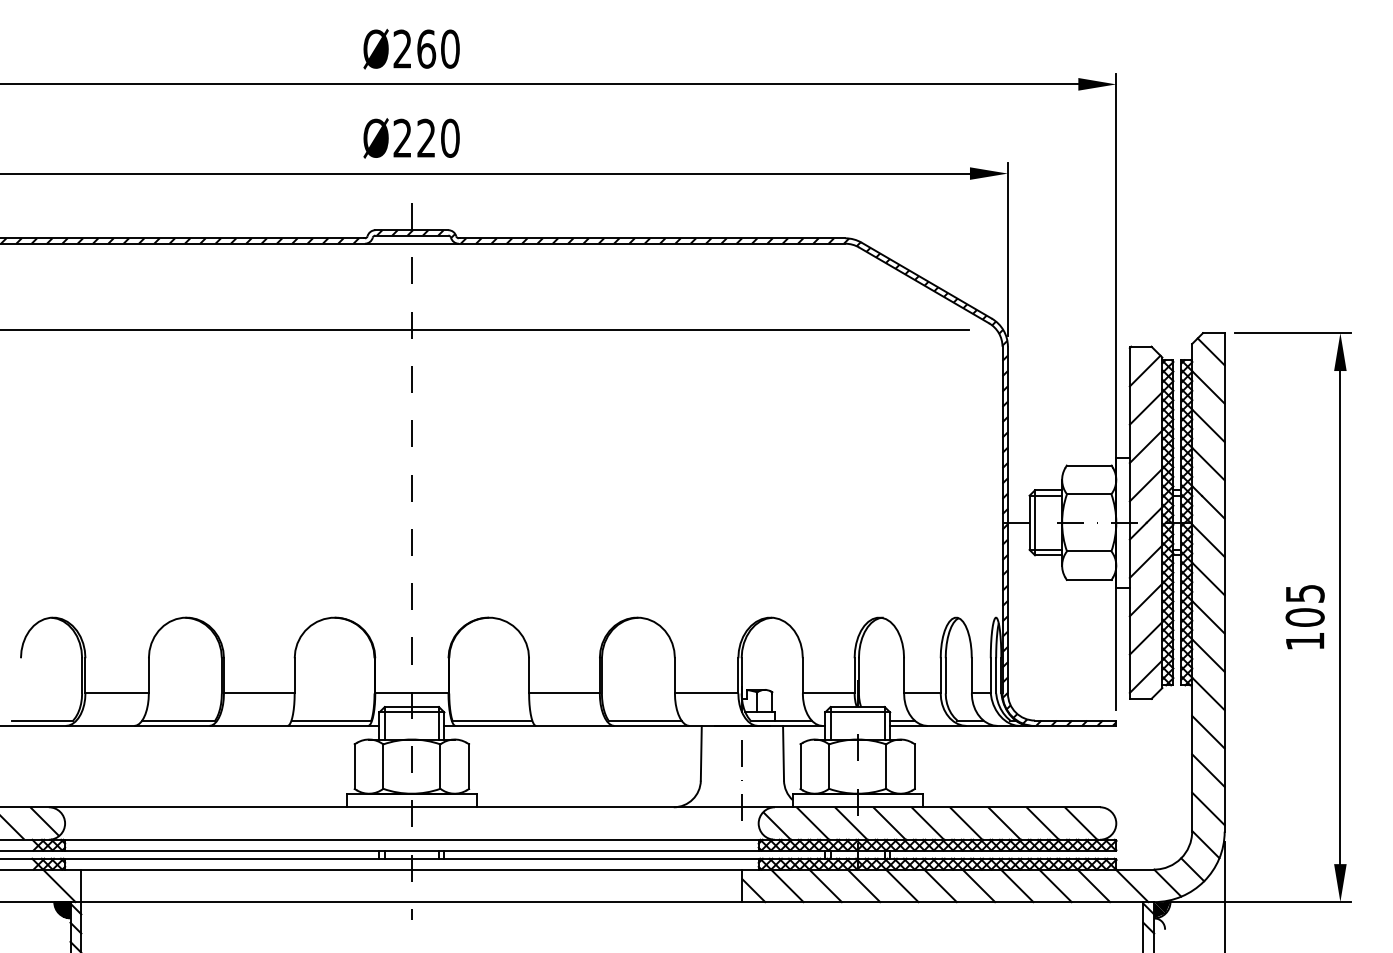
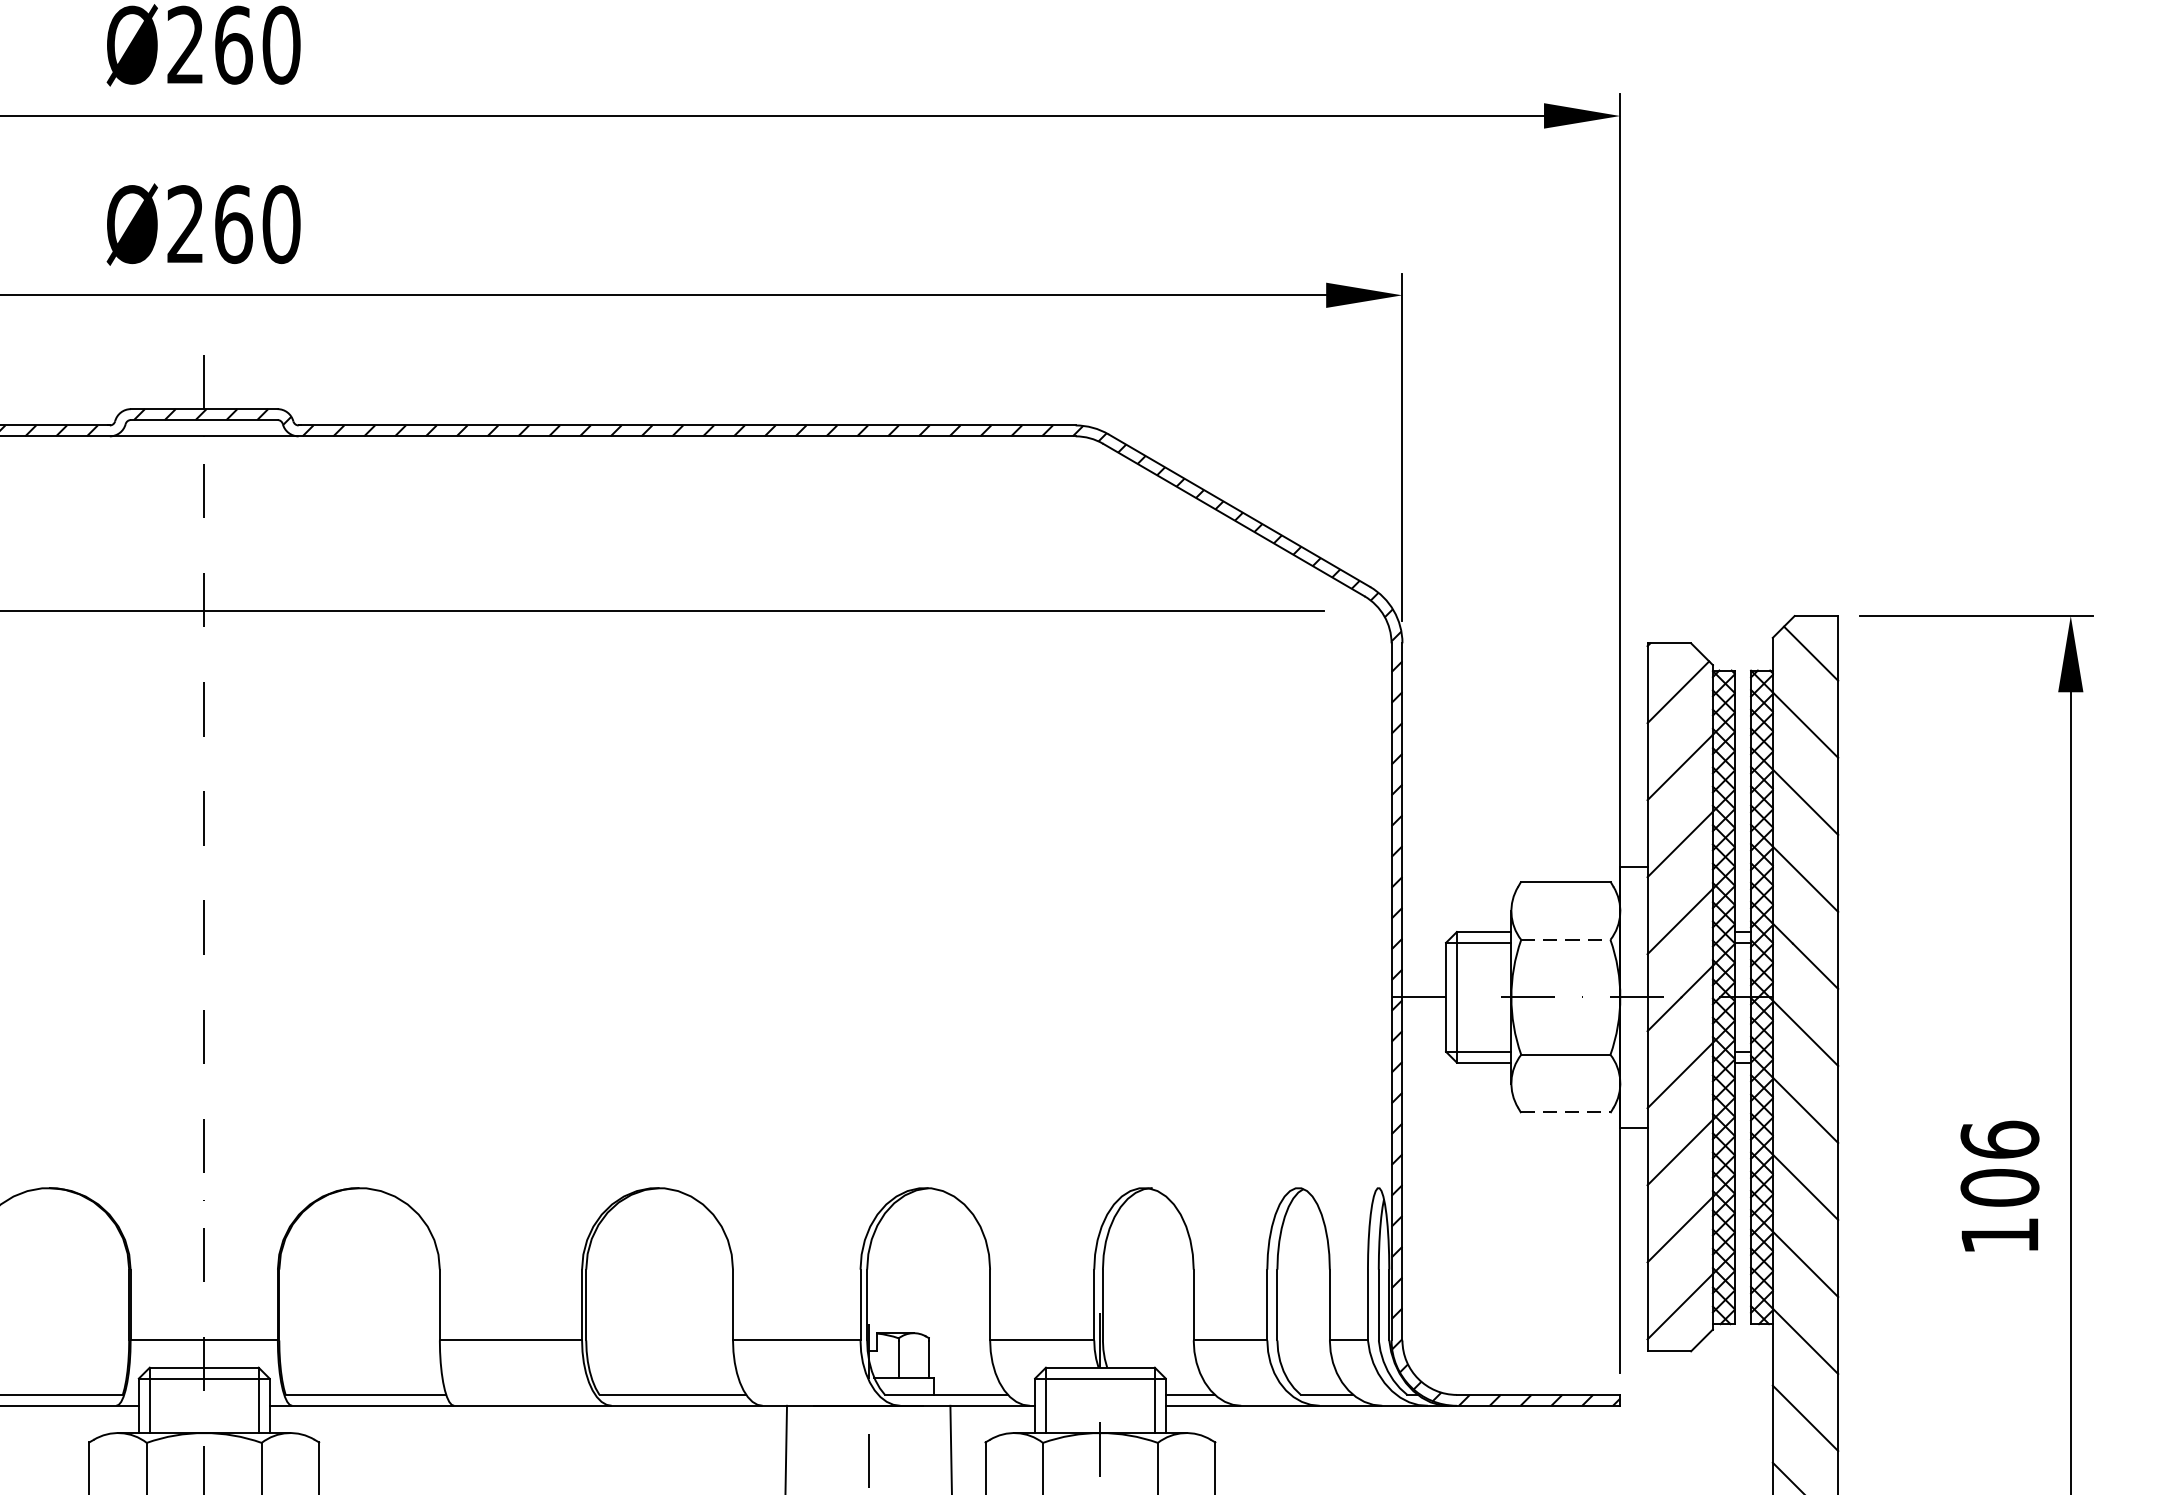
text: (426, 137) -> (233, 222), Ø220 -> Ø260
line: (1089, 494) -> (1566, 940), solid -> dashed
line: (1089, 579) -> (1566, 1111), solid -> dashed
text: (1304, 593) -> (1998, 1139), 105 -> 106

